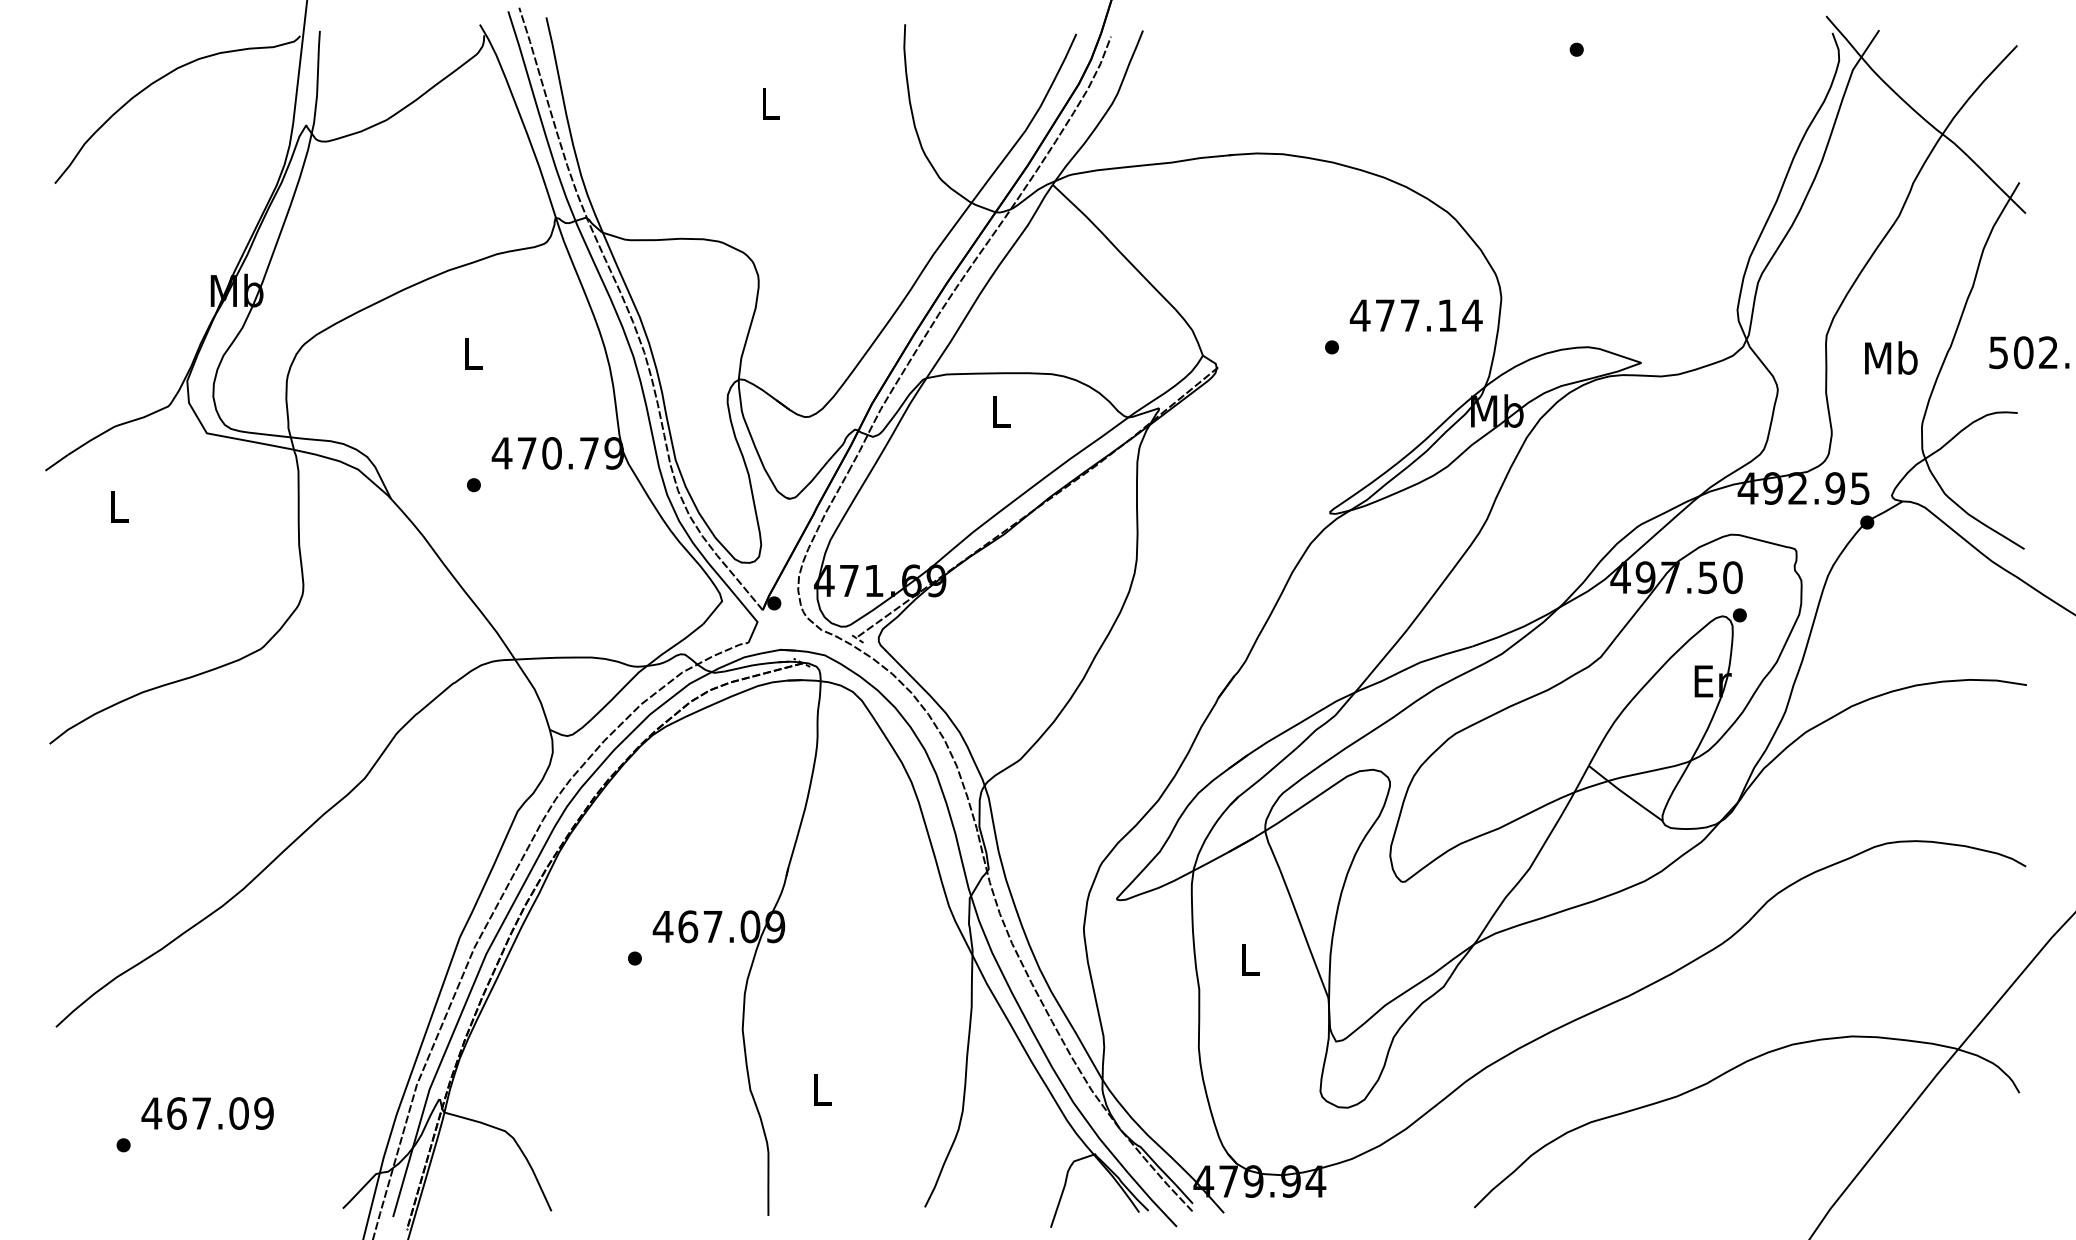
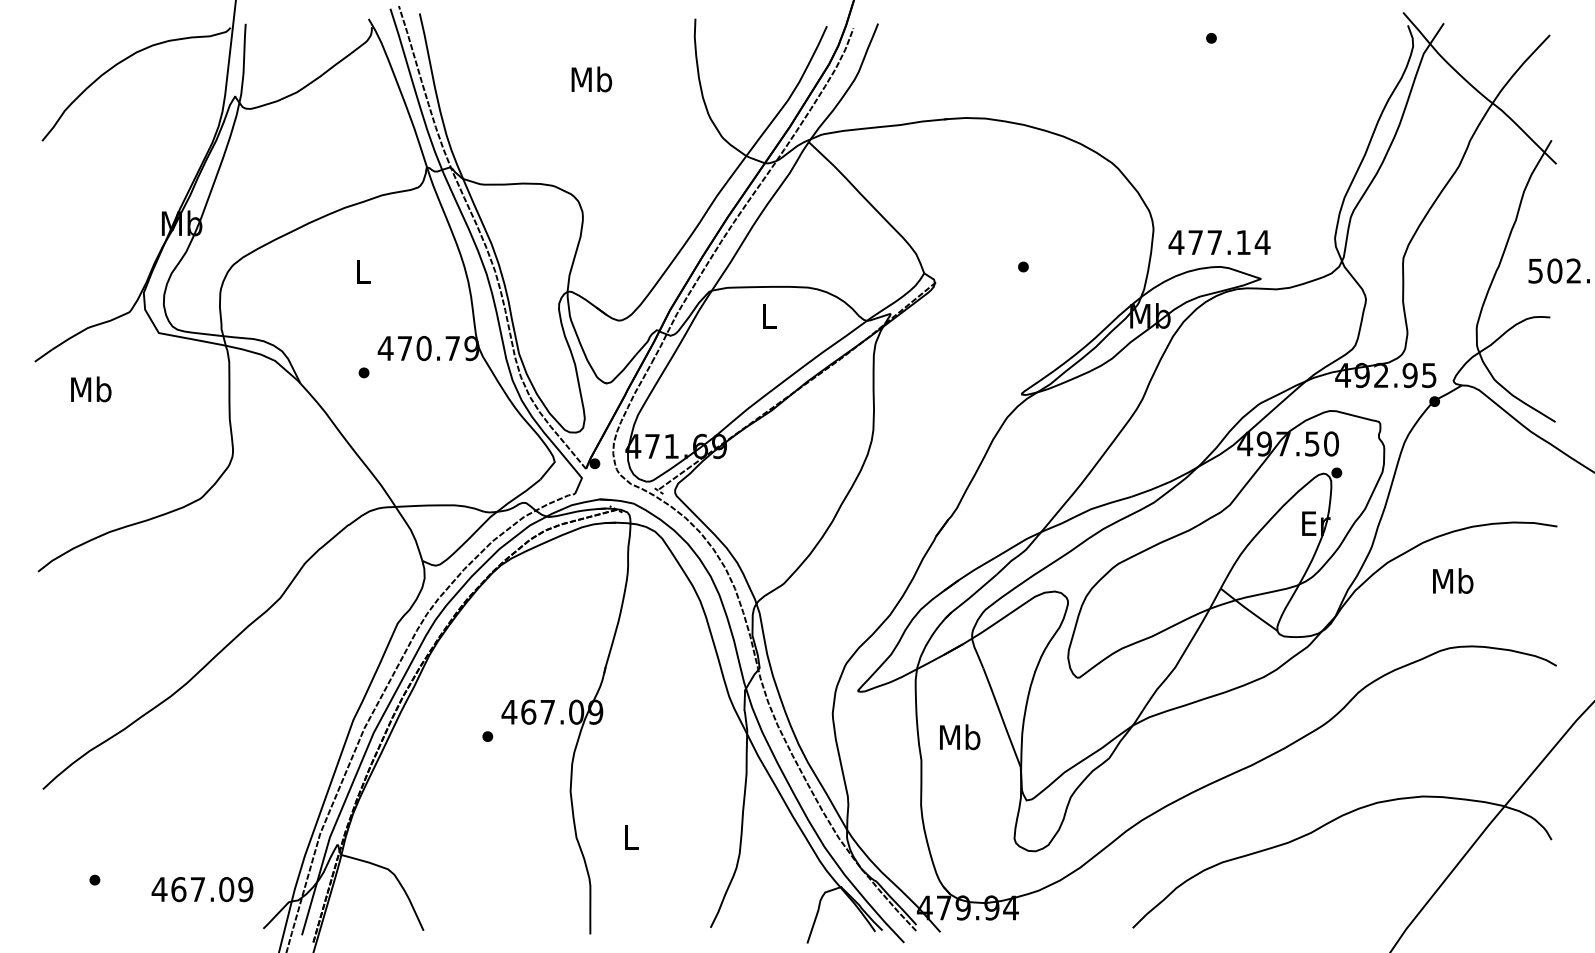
text: (770, 103) -> (591, 79), L -> Mb
text: (1415, 315) -> (1218, 242), moved
text: (1891, 357) -> (1453, 580), moved
text: (118, 506) -> (90, 389), L -> Mb
text: (1249, 959) -> (960, 737), L -> Mb
text: (207, 1113) -> (202, 889), moved

